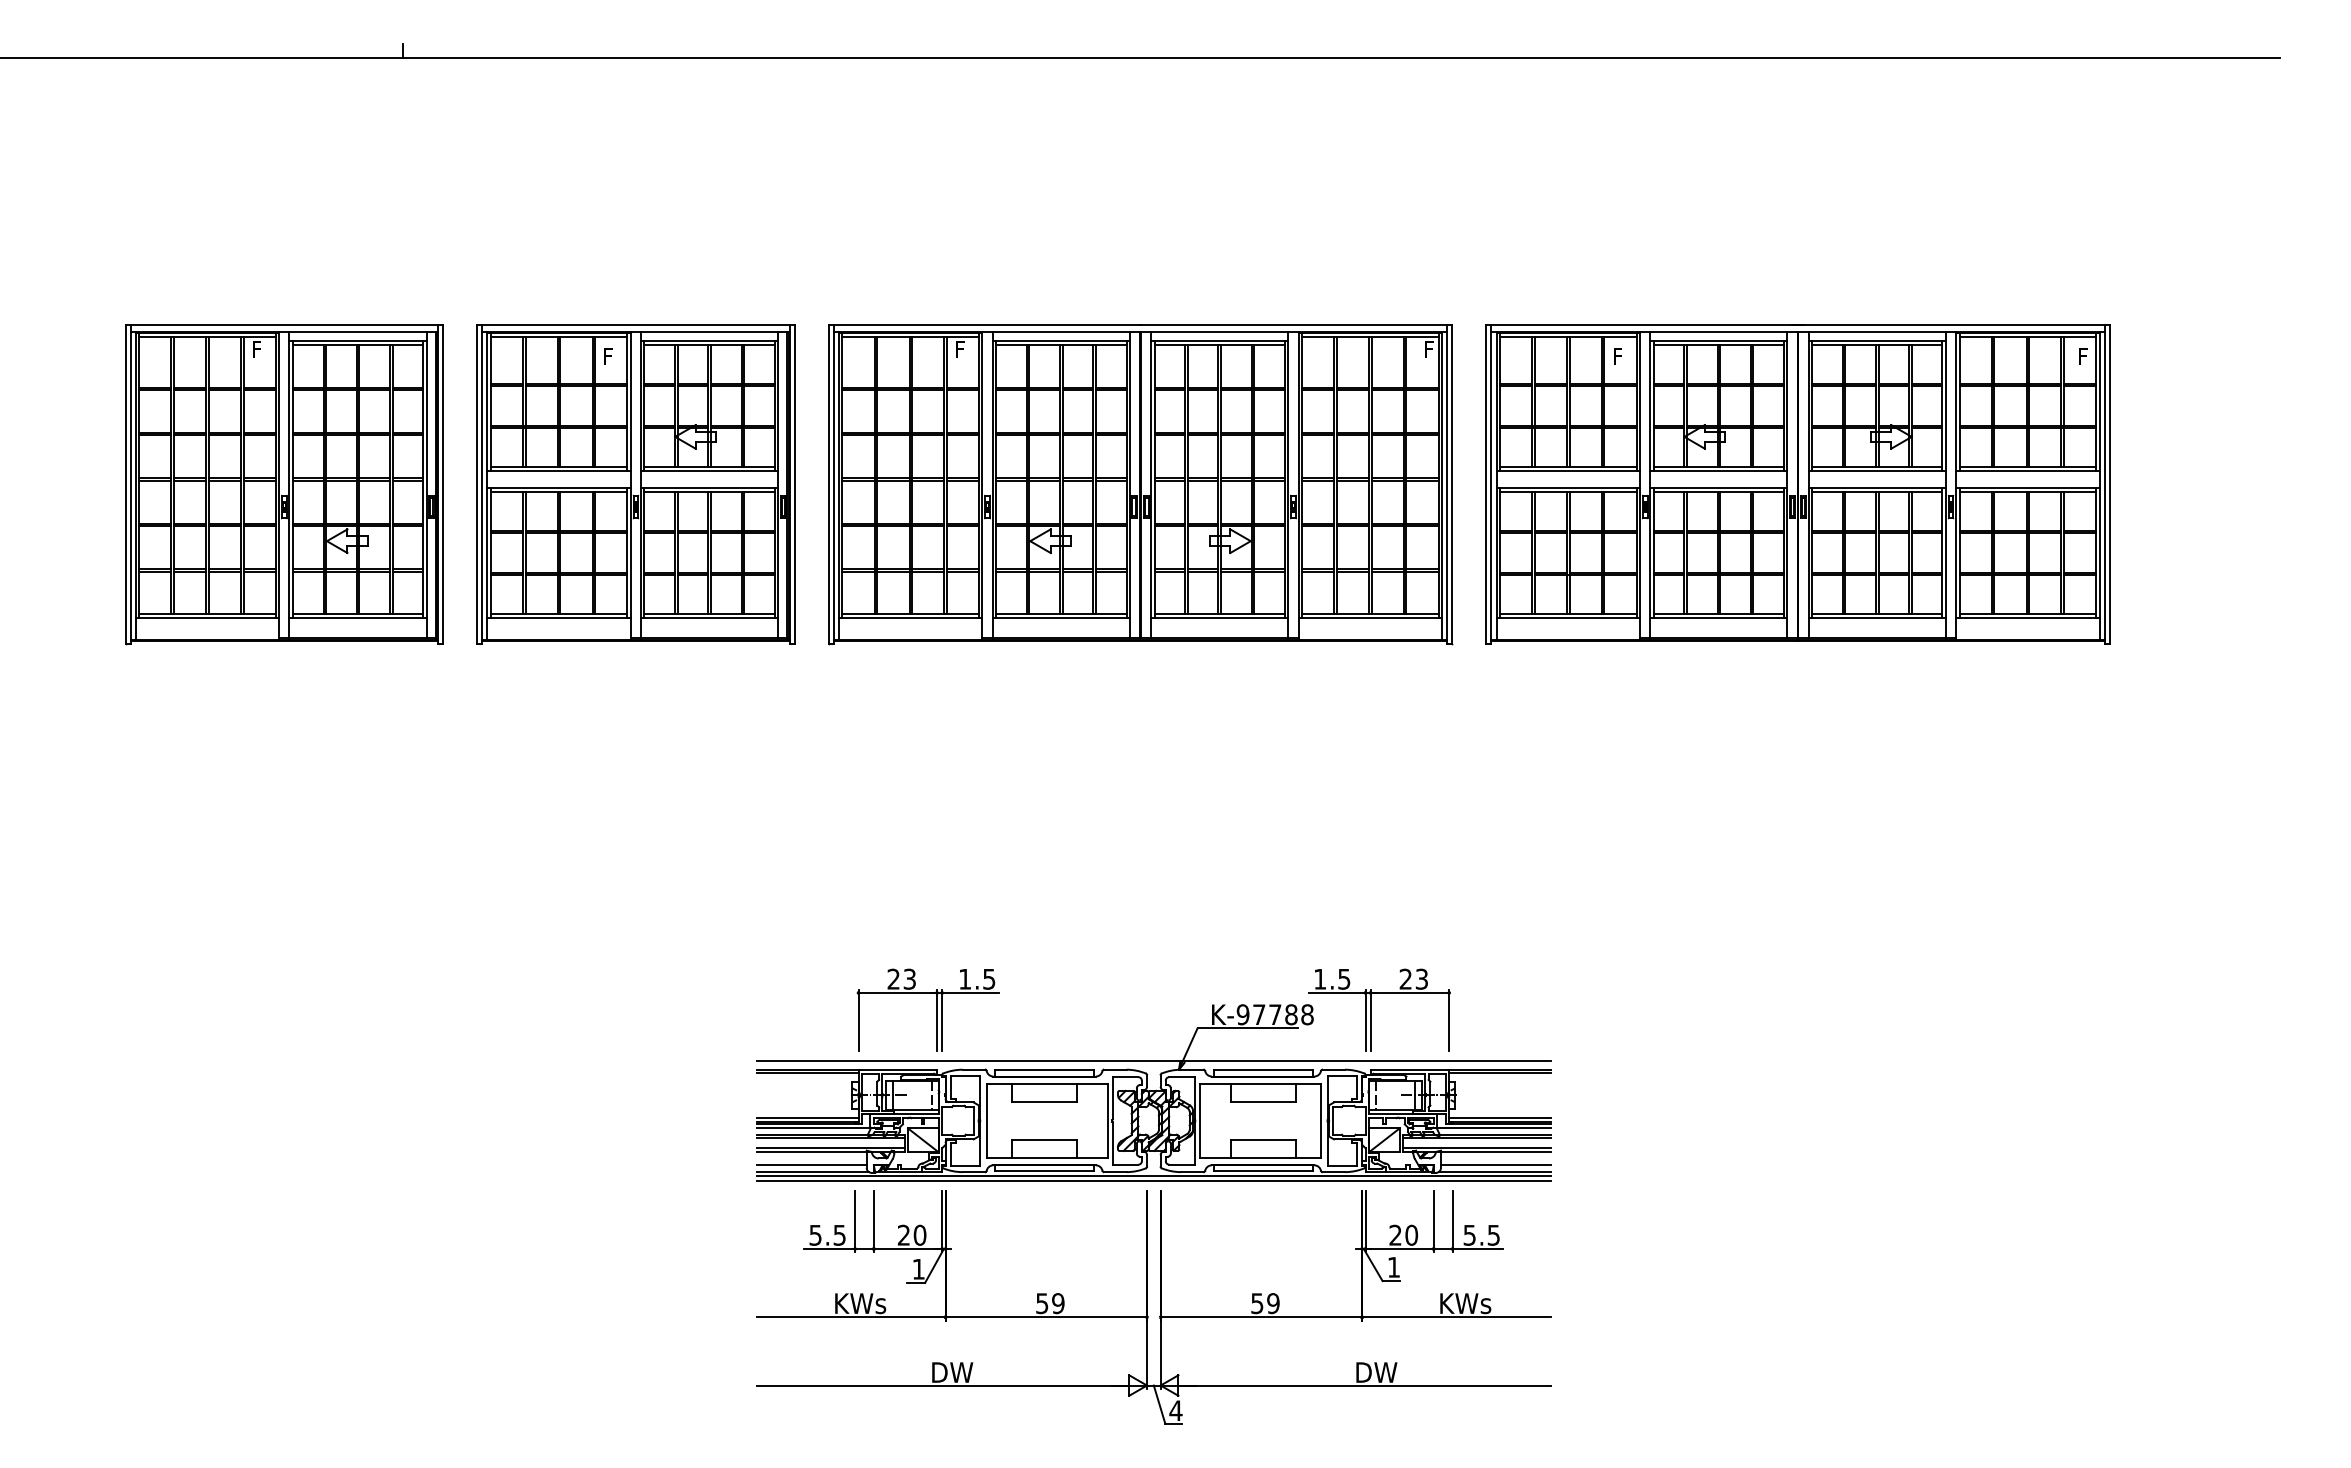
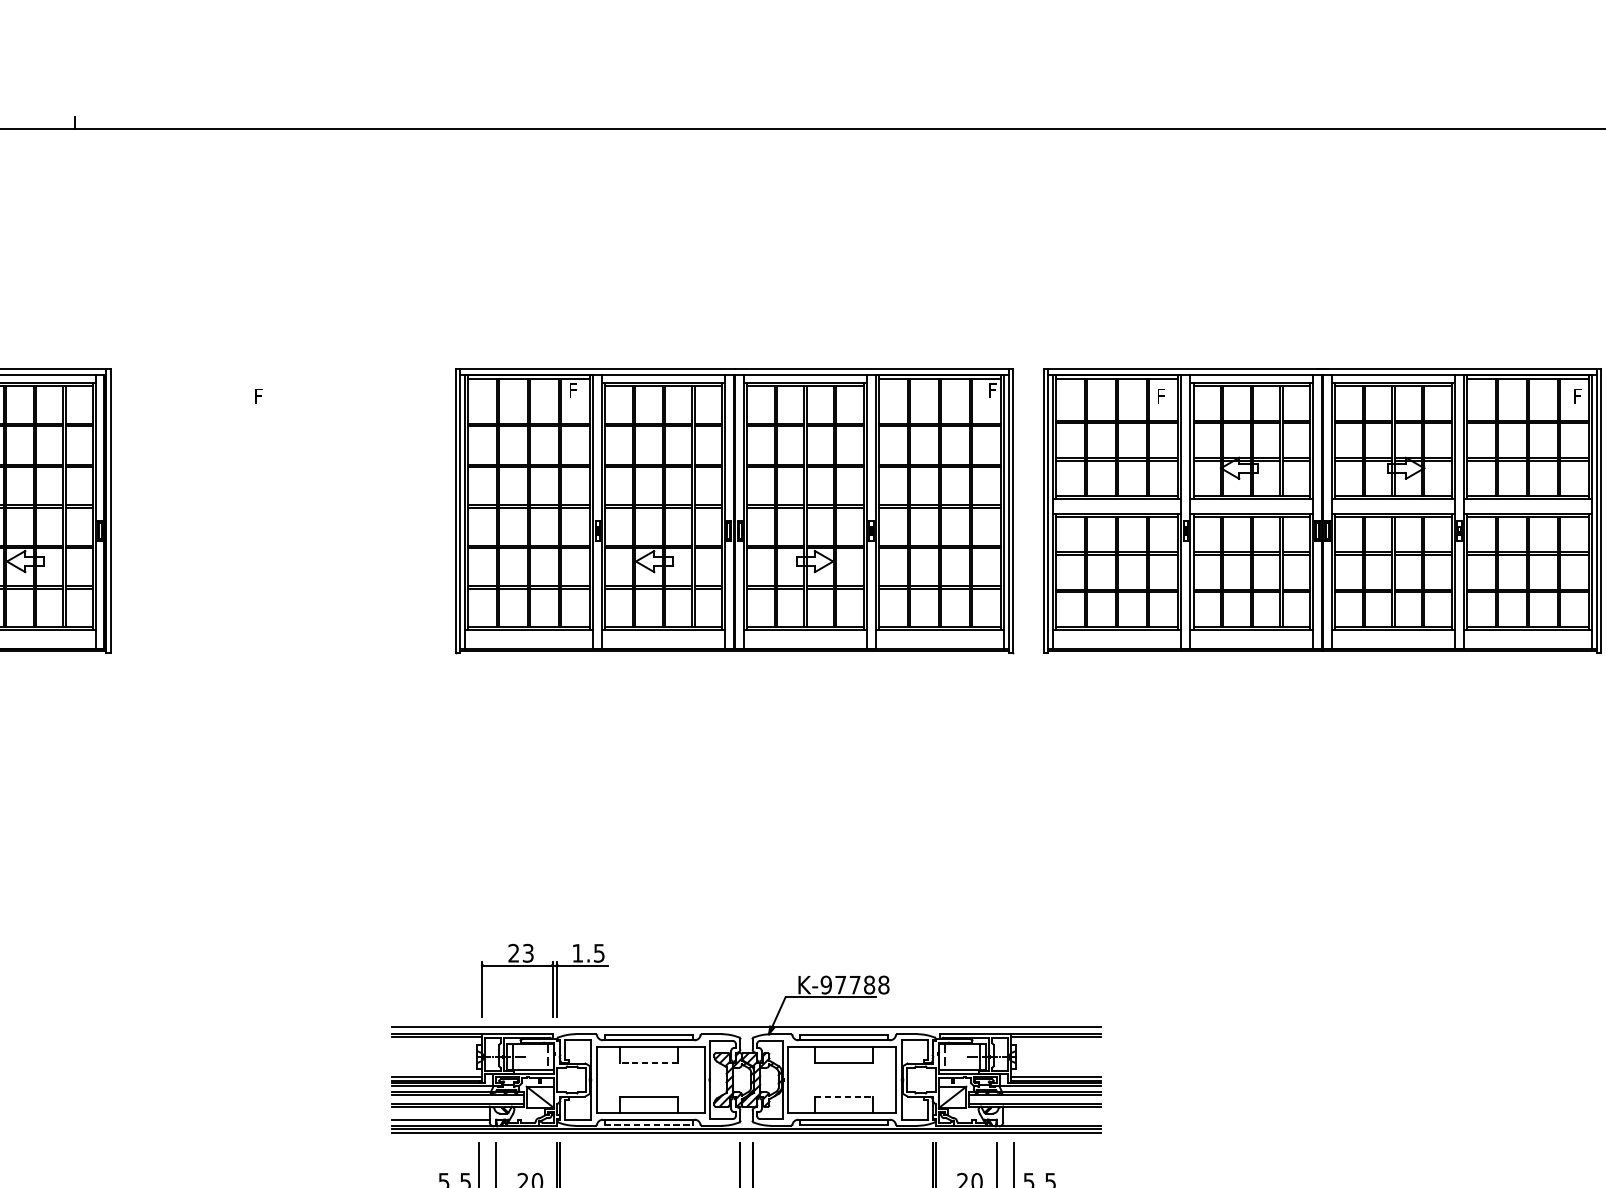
part: (635, 484) -> (282, 510), removed
part: (1371, 1009) -> (941, 980), removed
line: (1044, 1102) -> (648, 1063), solid -> dashed
line: (1263, 1139) -> (844, 1096), solid -> dashed
line: (1495, 1165) -> (1052, 1119), removed
line: (1044, 1171) -> (648, 1125), solid -> dashed

